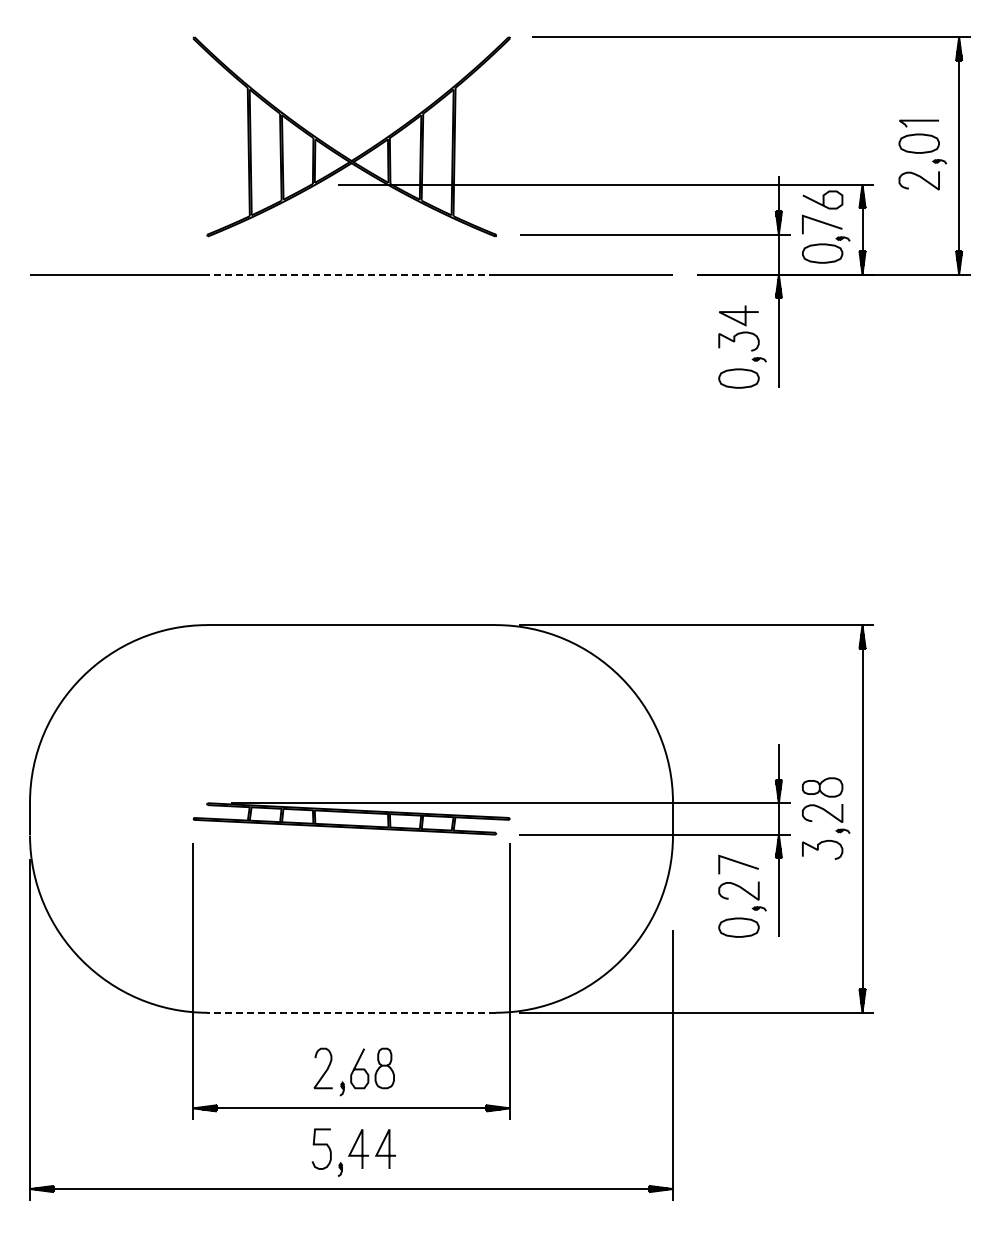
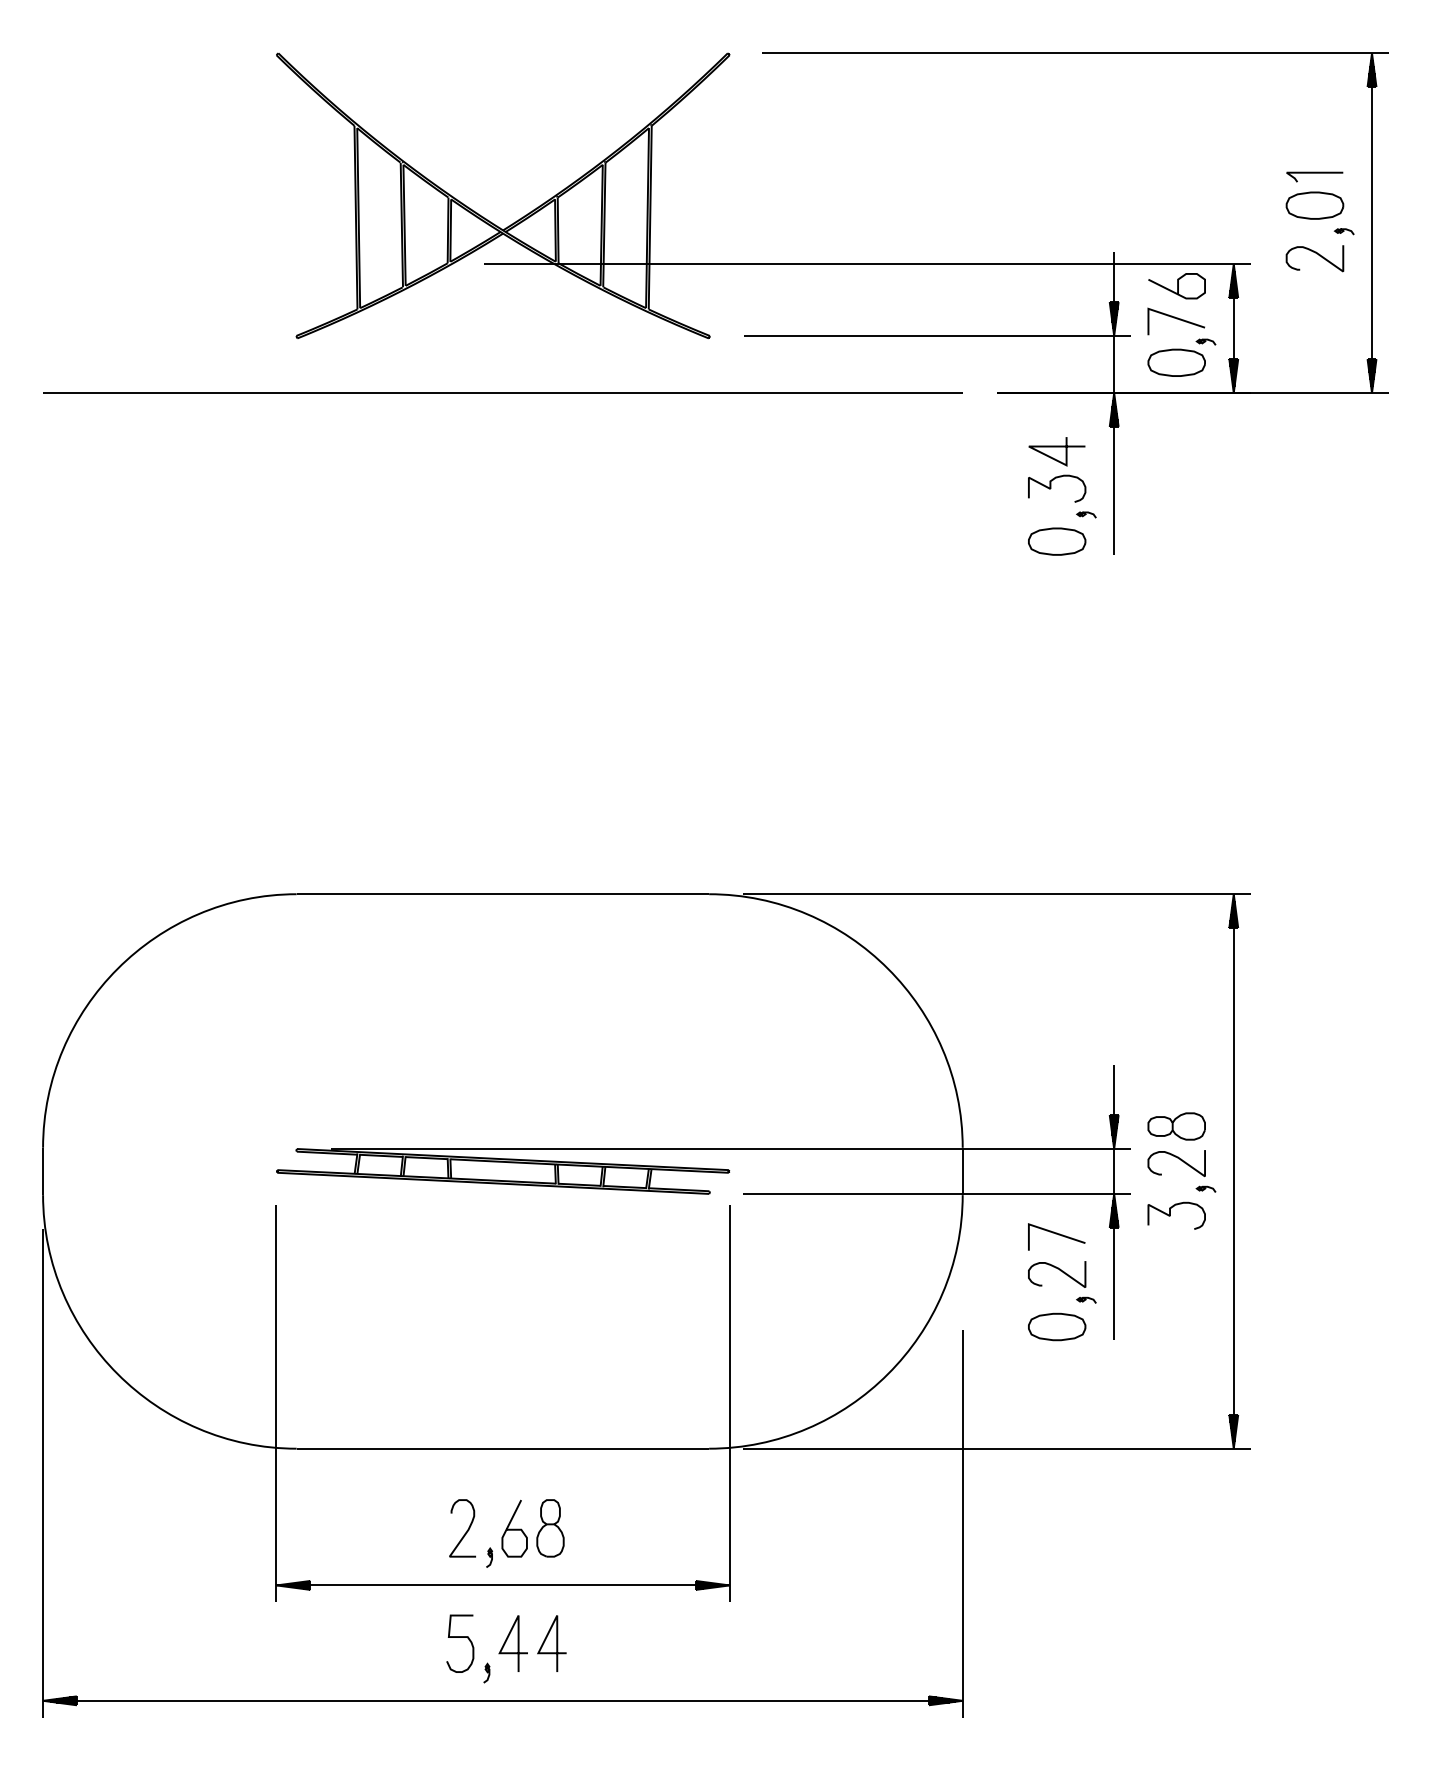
line: (351, 274) -> (502, 392), dashed -> solid
line: (351, 1012) -> (502, 1448), dashed -> solid

